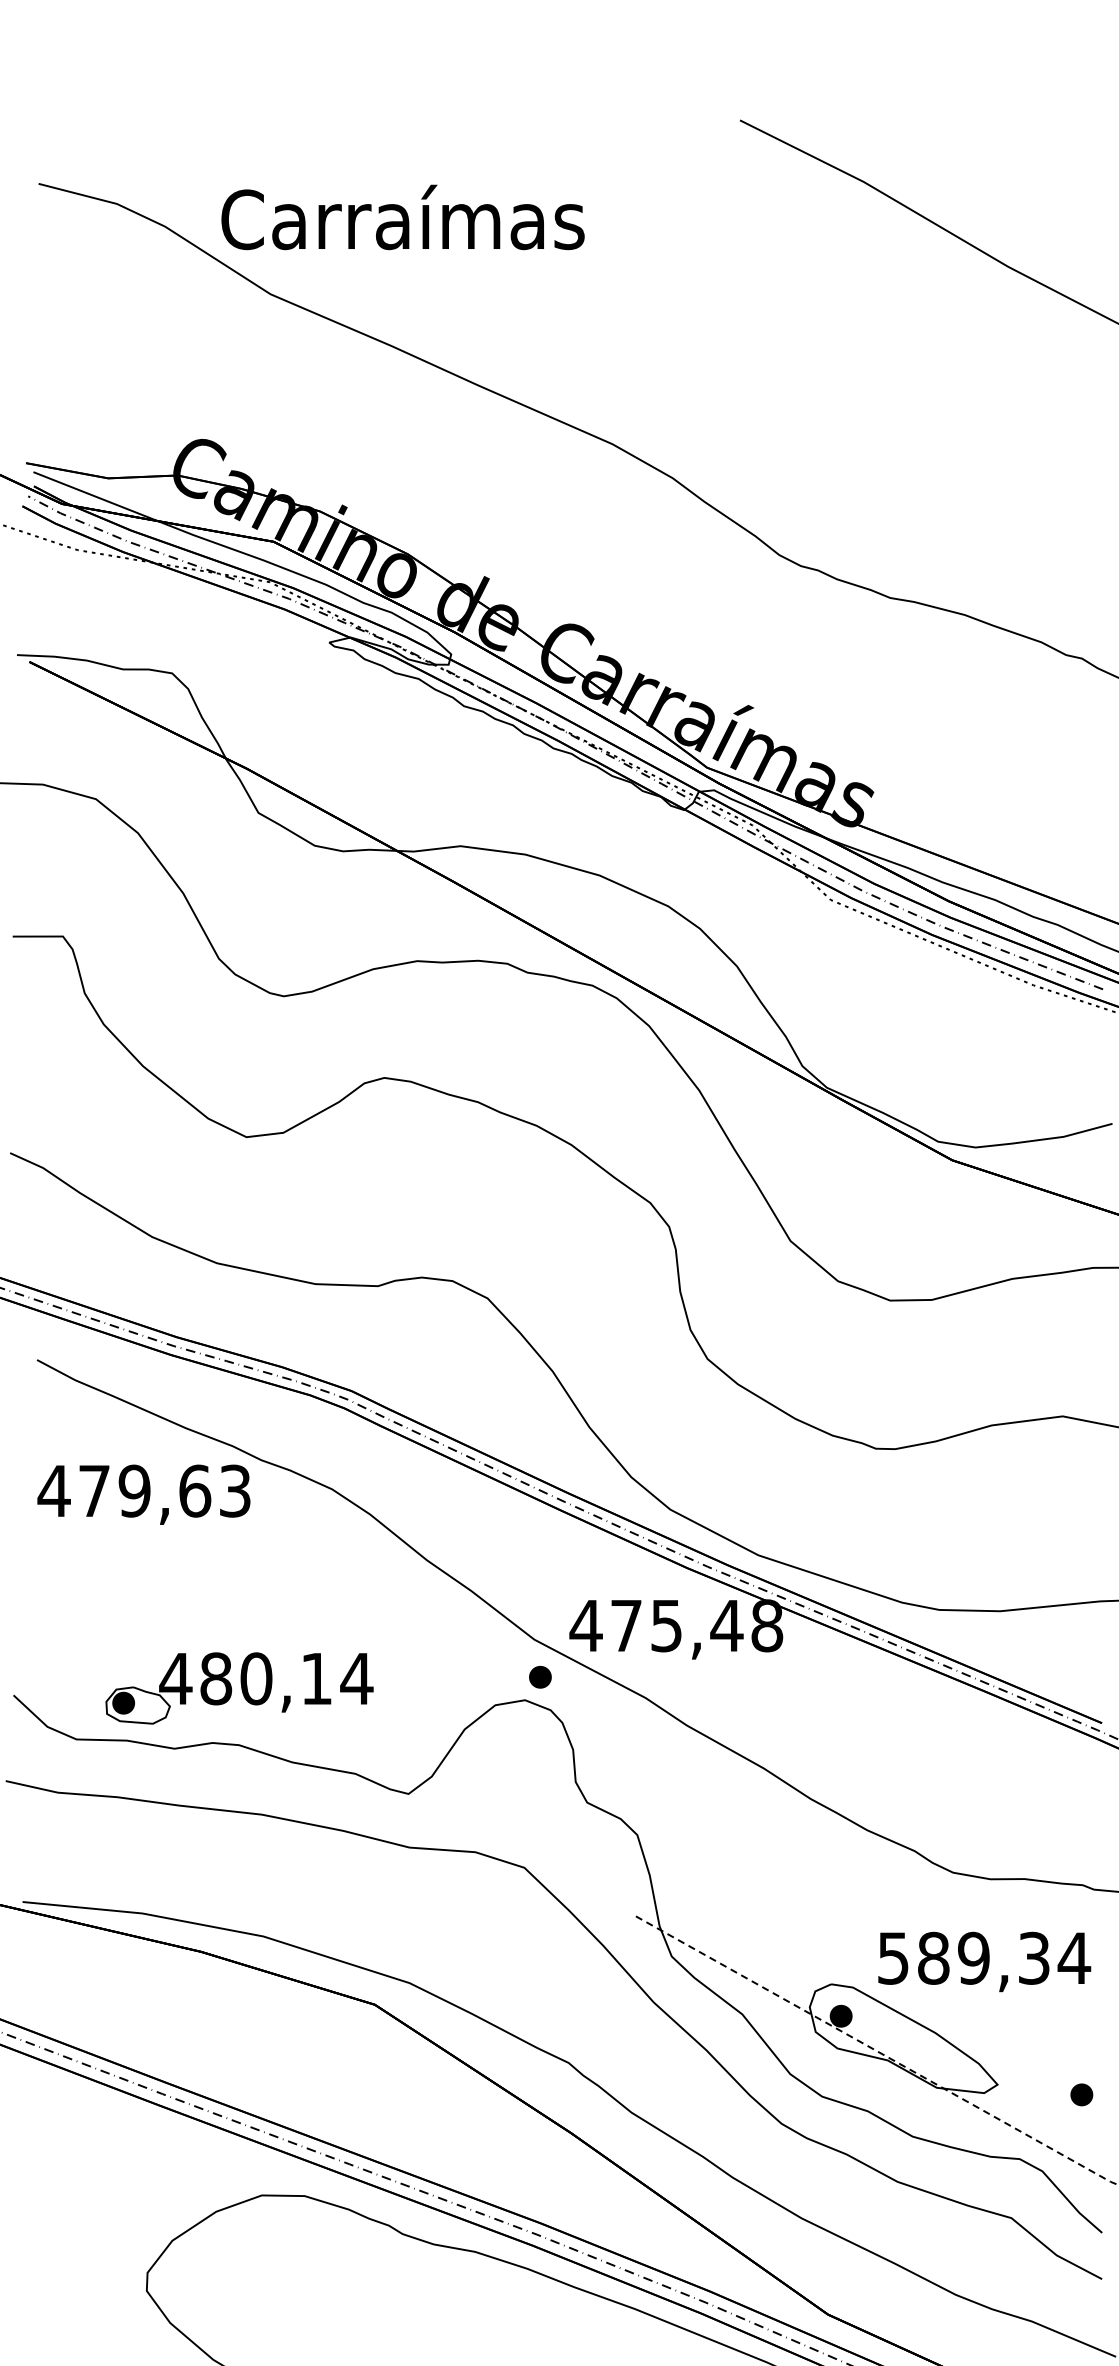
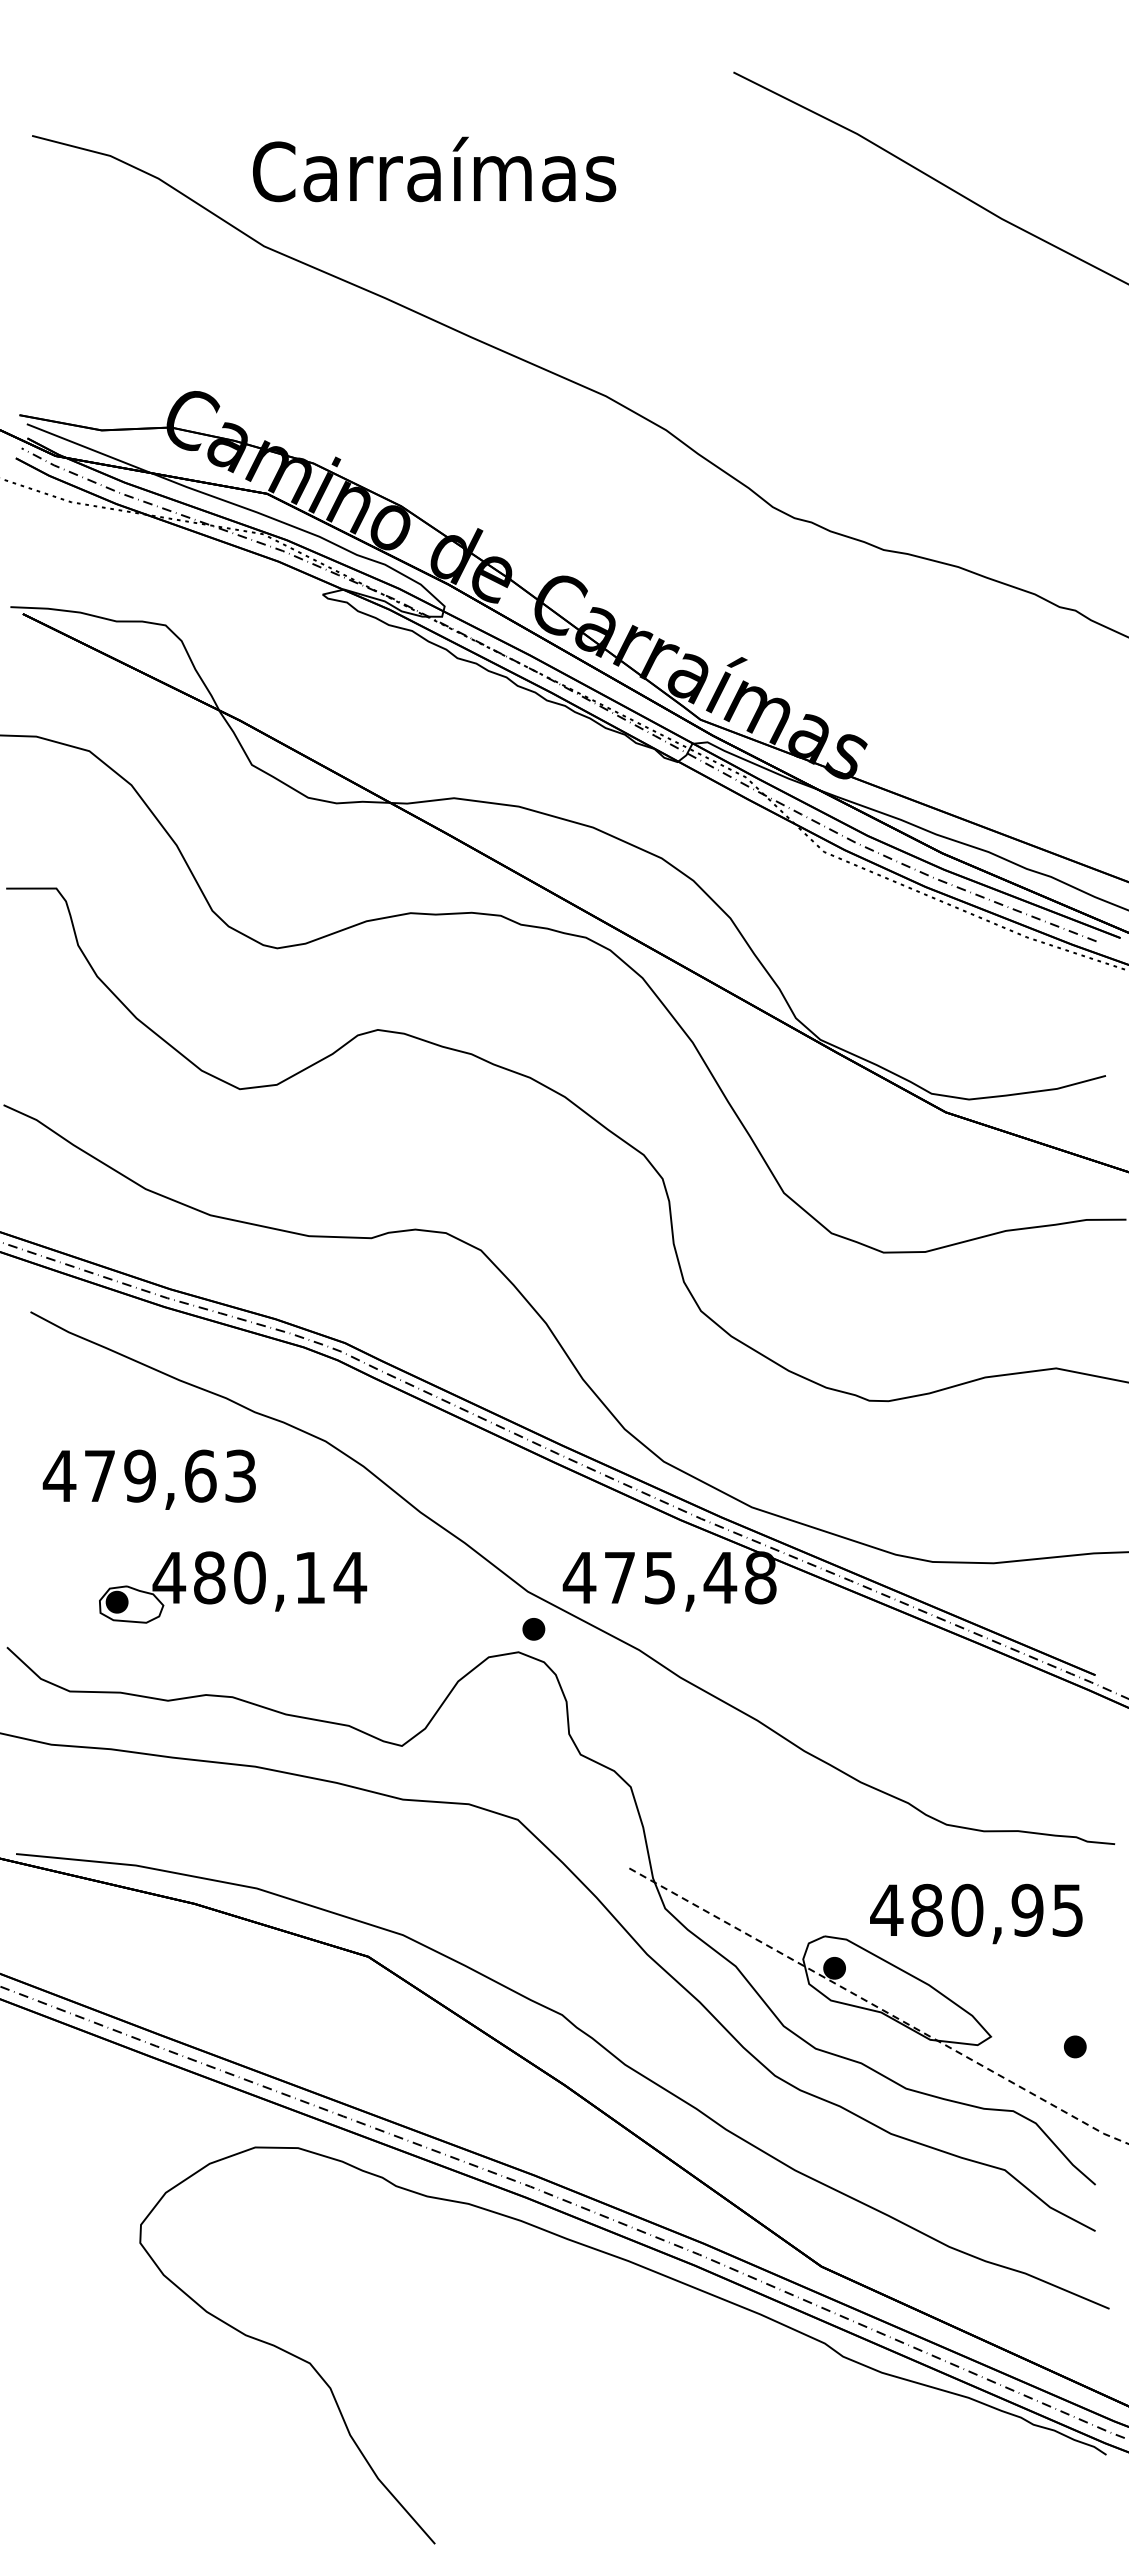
text: (403, 217) -> (434, 169), moved
text: (143, 1494) -> (148, 1479), moved
part: (240, 1688) -> (233, 1587), moved
text: (984, 1958) -> (977, 1910), 589,34 -> 480,95

